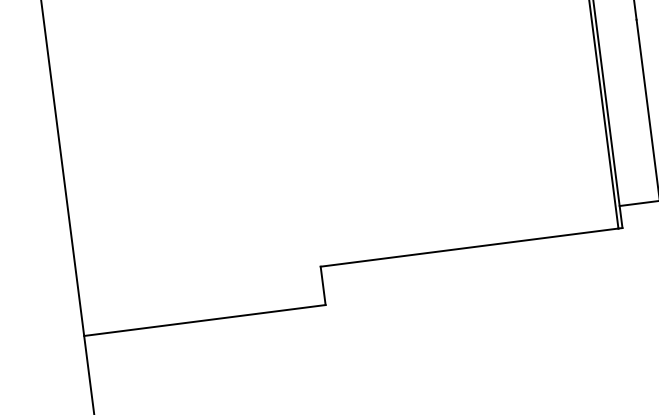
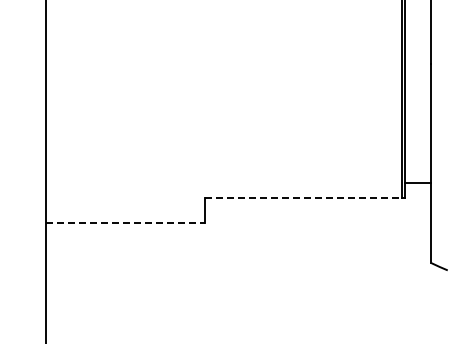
line: (470, 246) -> (304, 197), solid -> dashed
line: (204, 320) -> (125, 223), solid -> dashed

